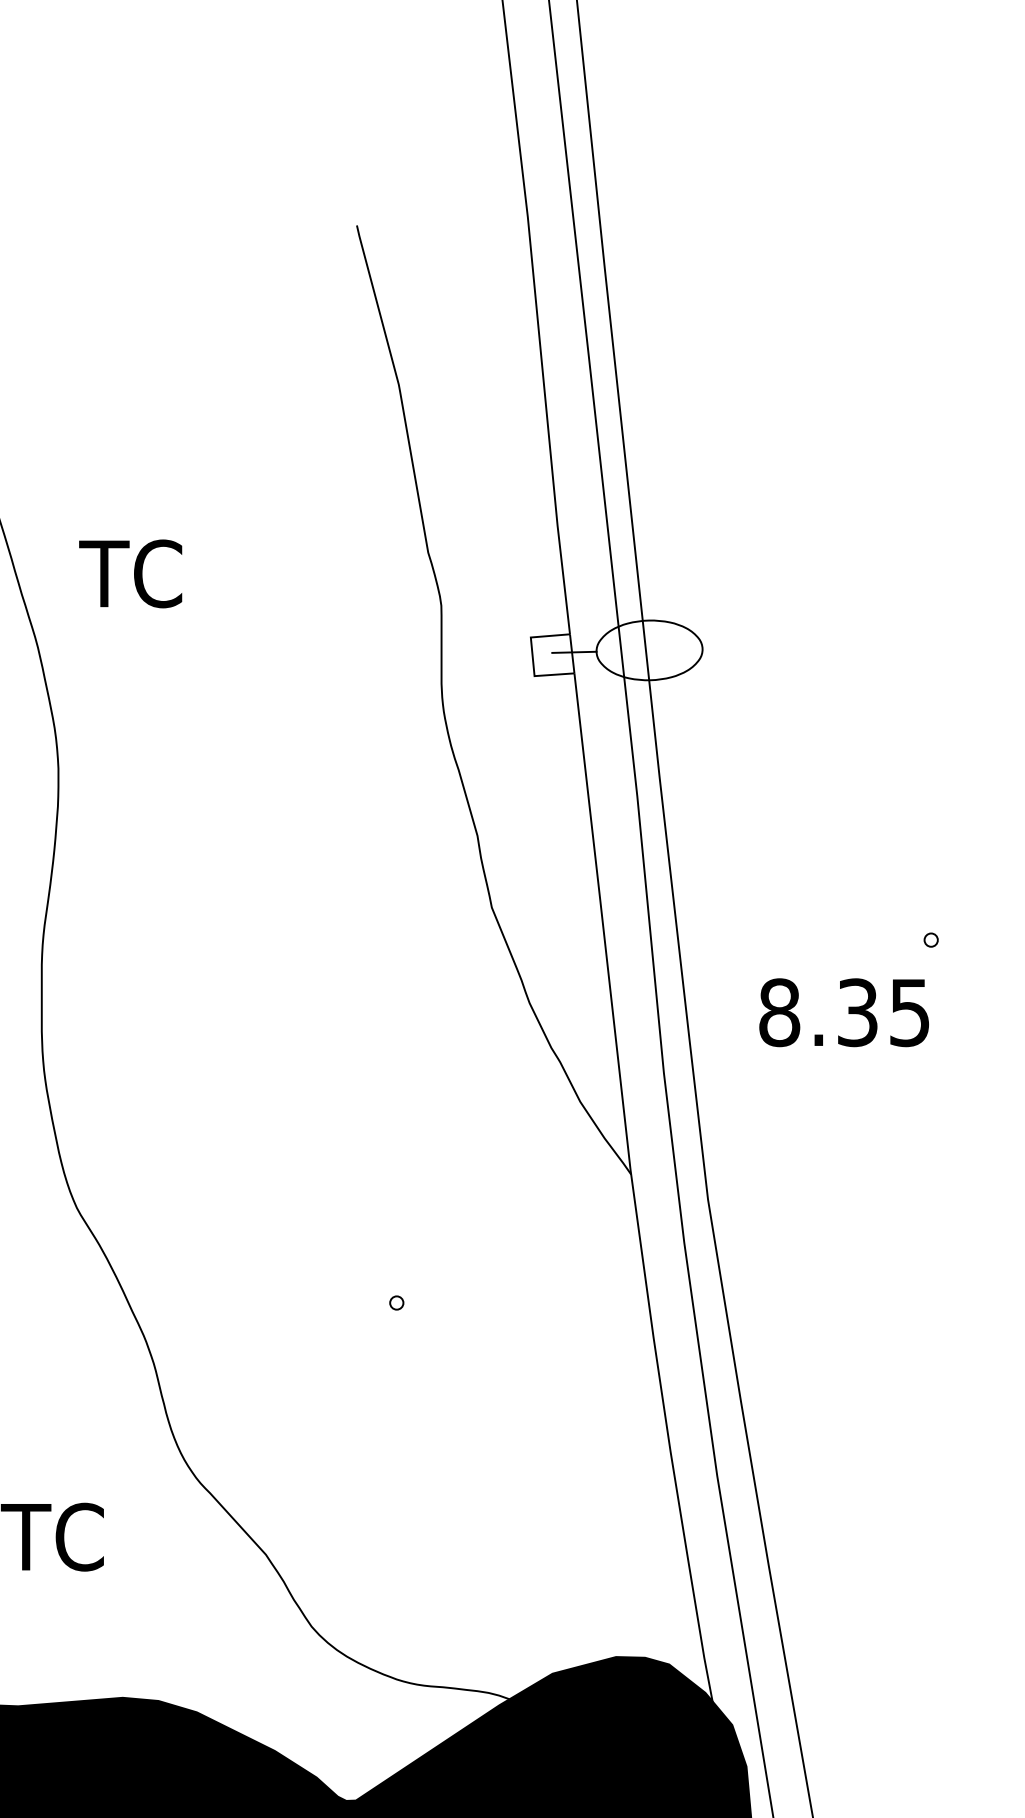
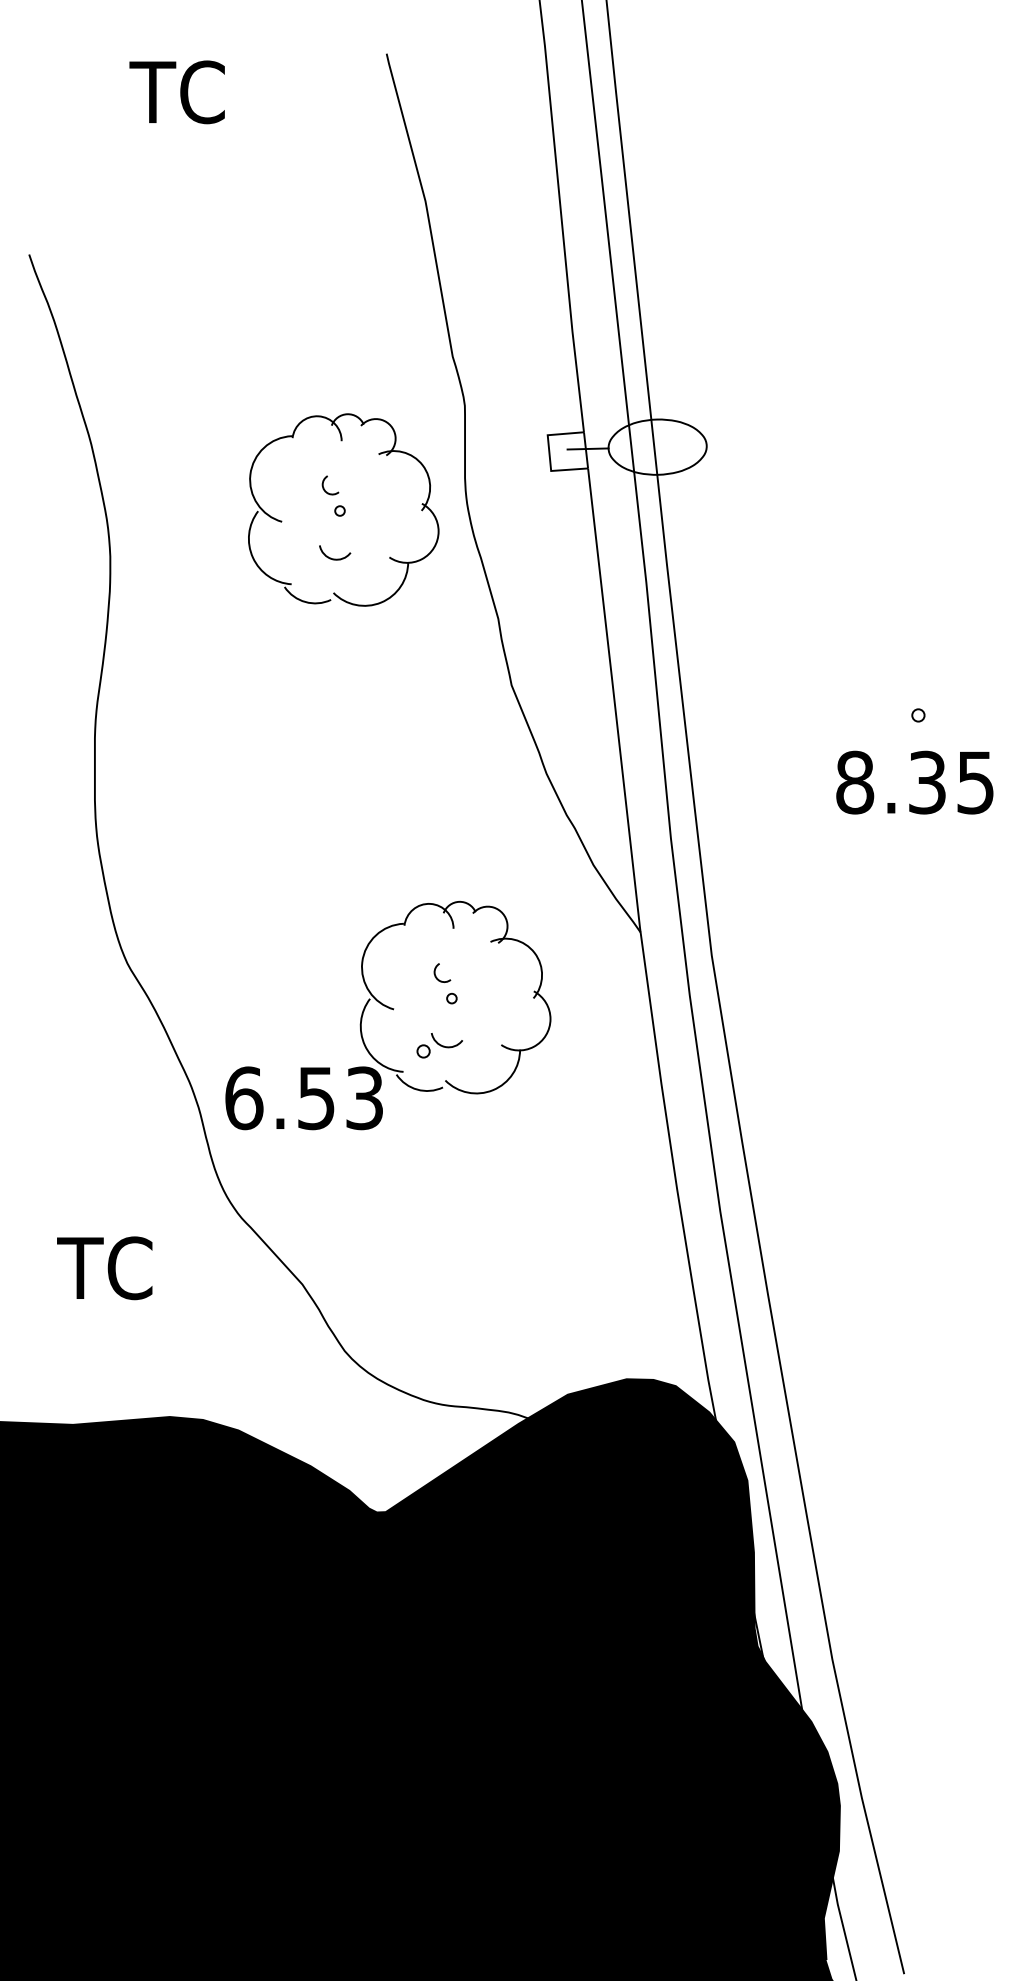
text: (129, 574) -> (176, 92), moved
part: (310, 717) -> (343, 509), added
text: (843, 1012) -> (914, 782), moved
part: (361, 1257) -> (390, 1009), added

